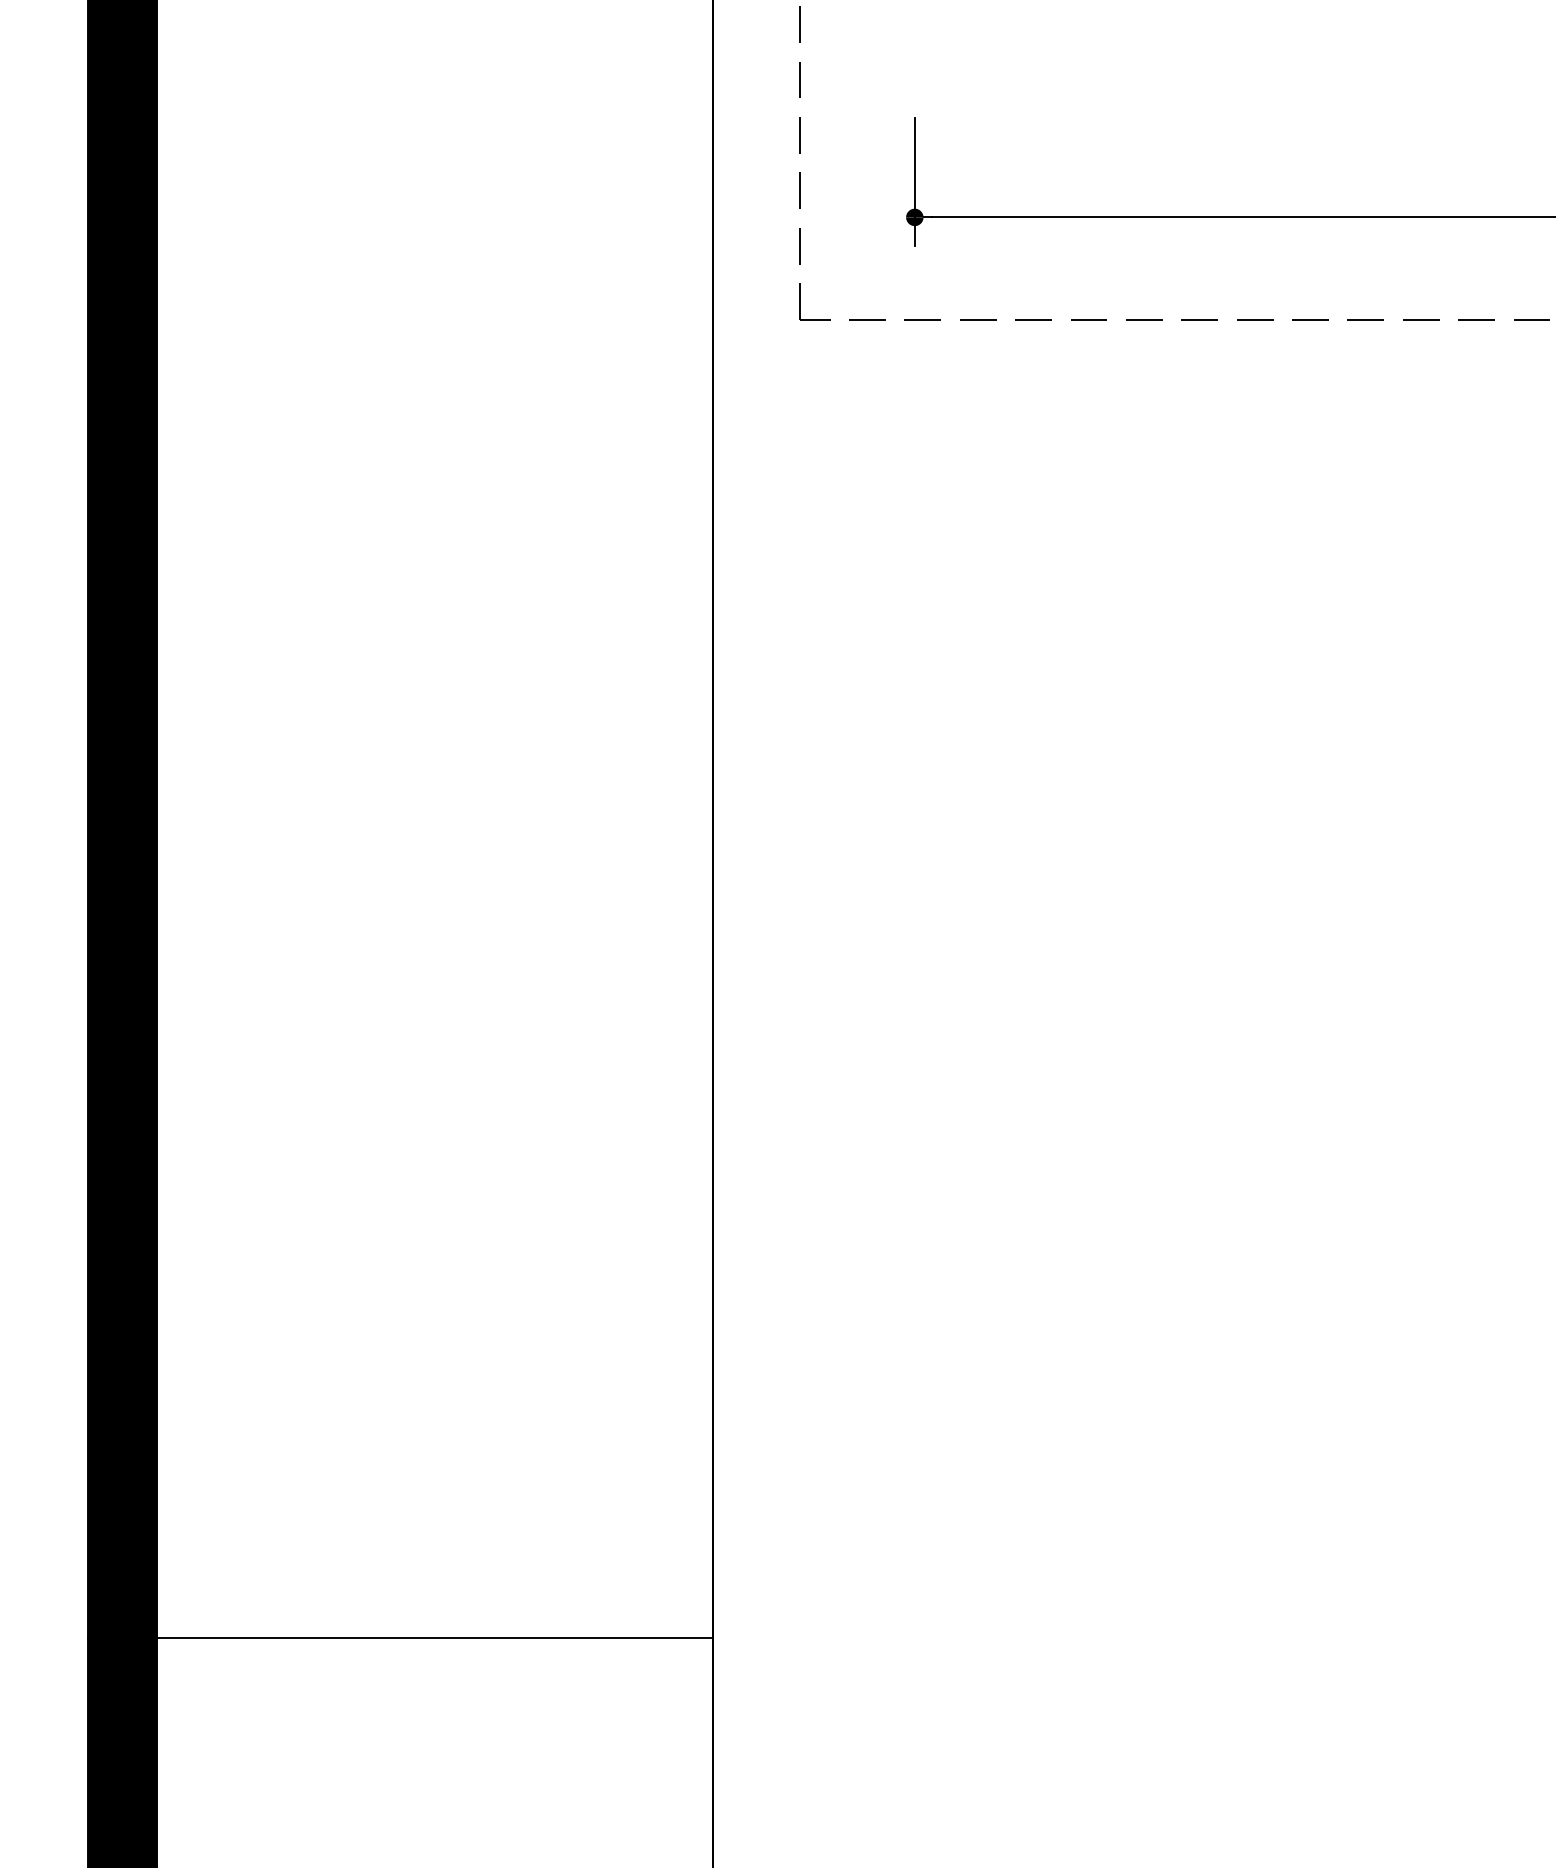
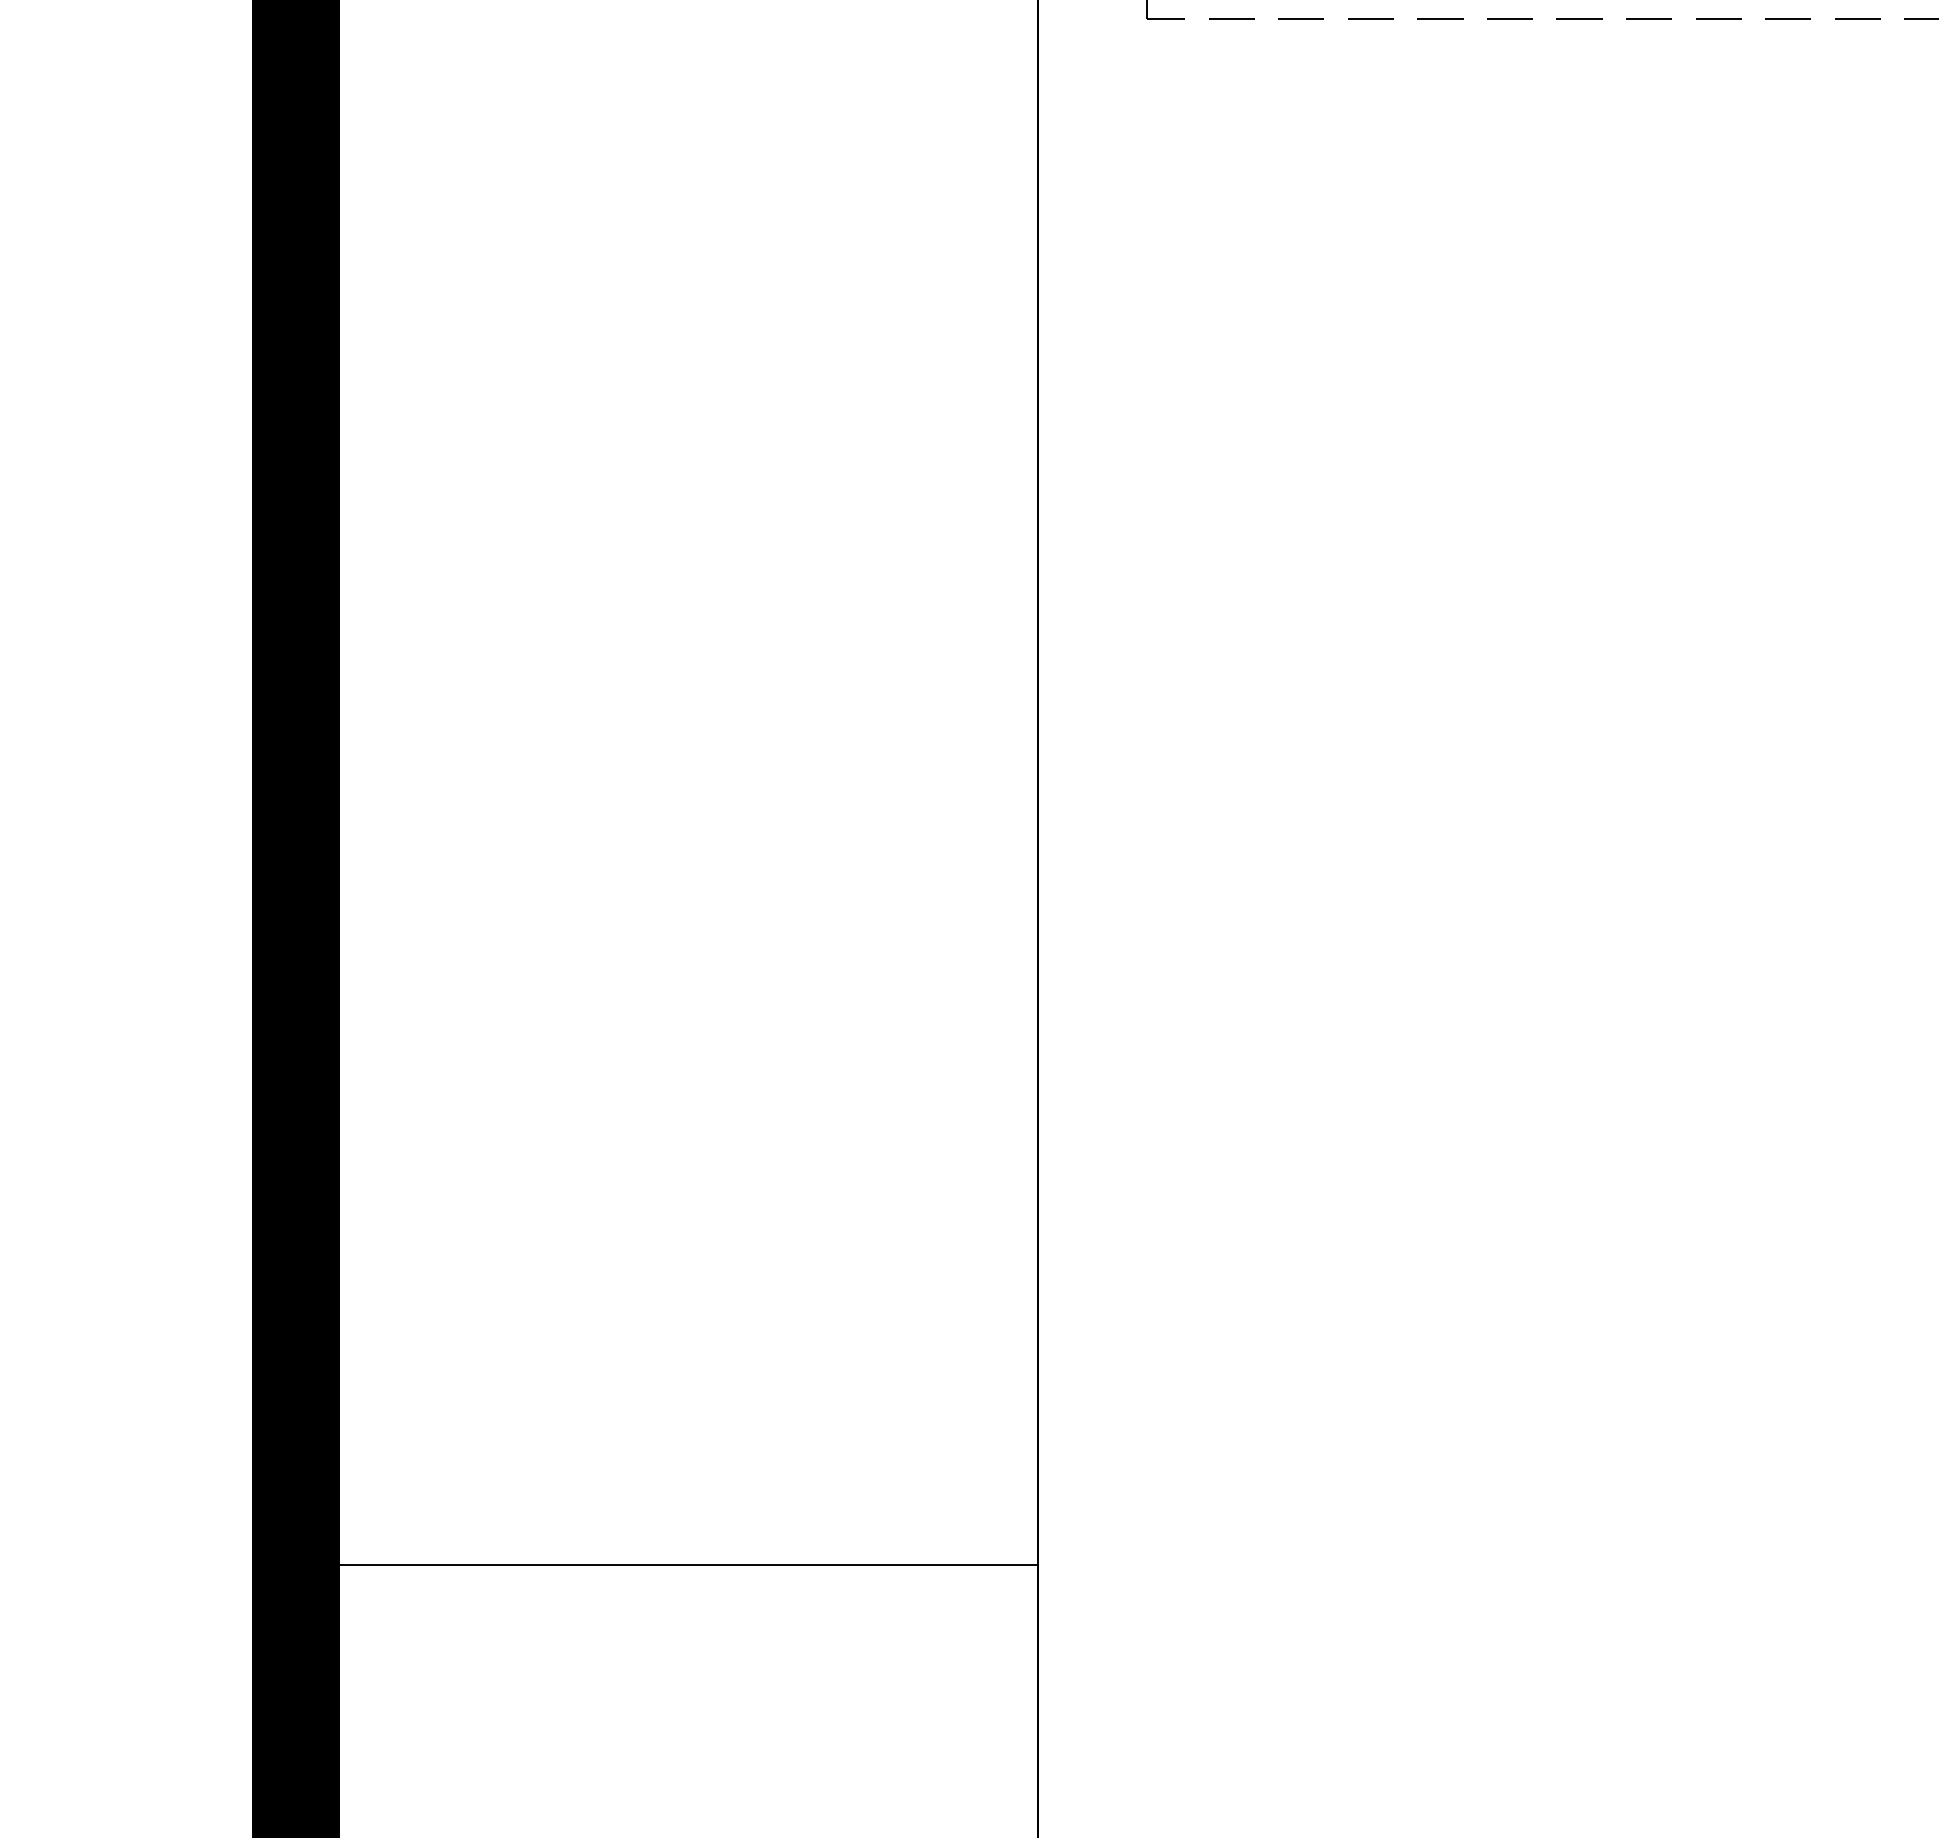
line: (400, 1638) -> (644, 1565), moved

